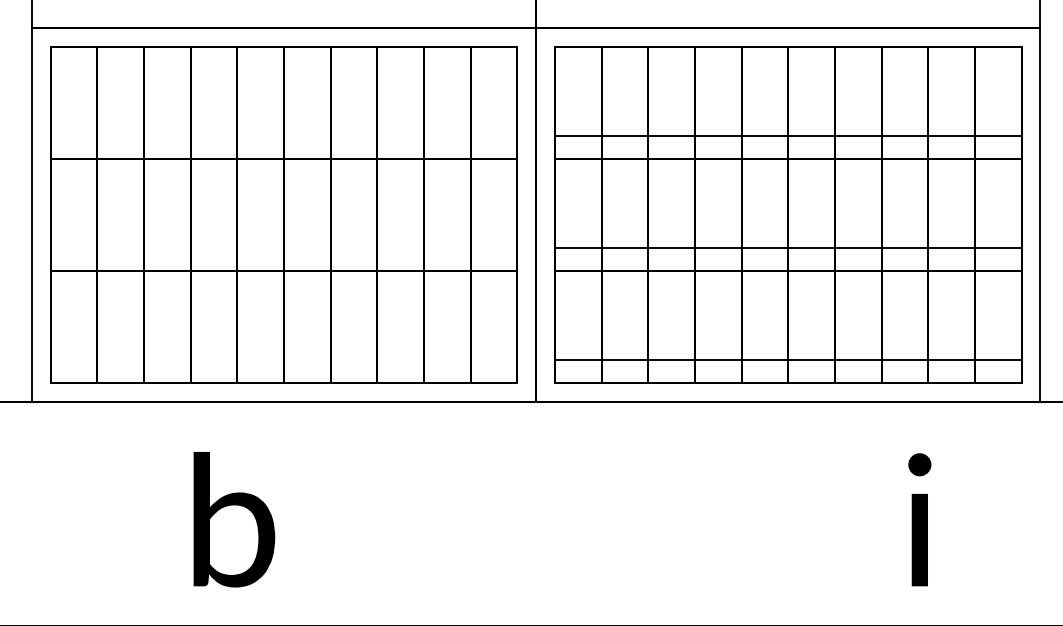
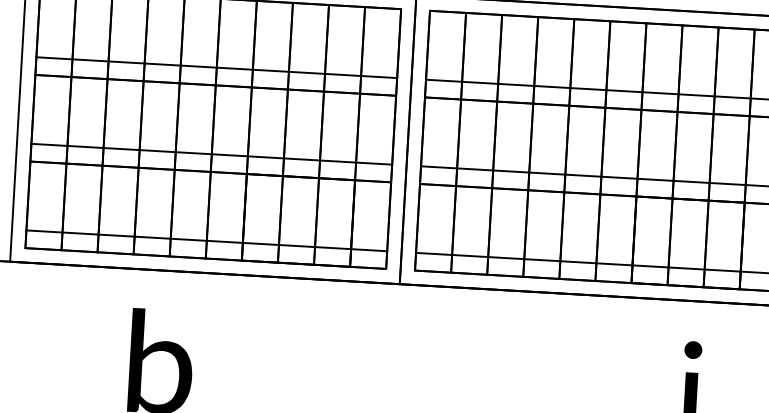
line: (283, 135) -> (216, 67), added
line: (283, 247) -> (211, 153), added
line: (283, 360) -> (206, 241), added

